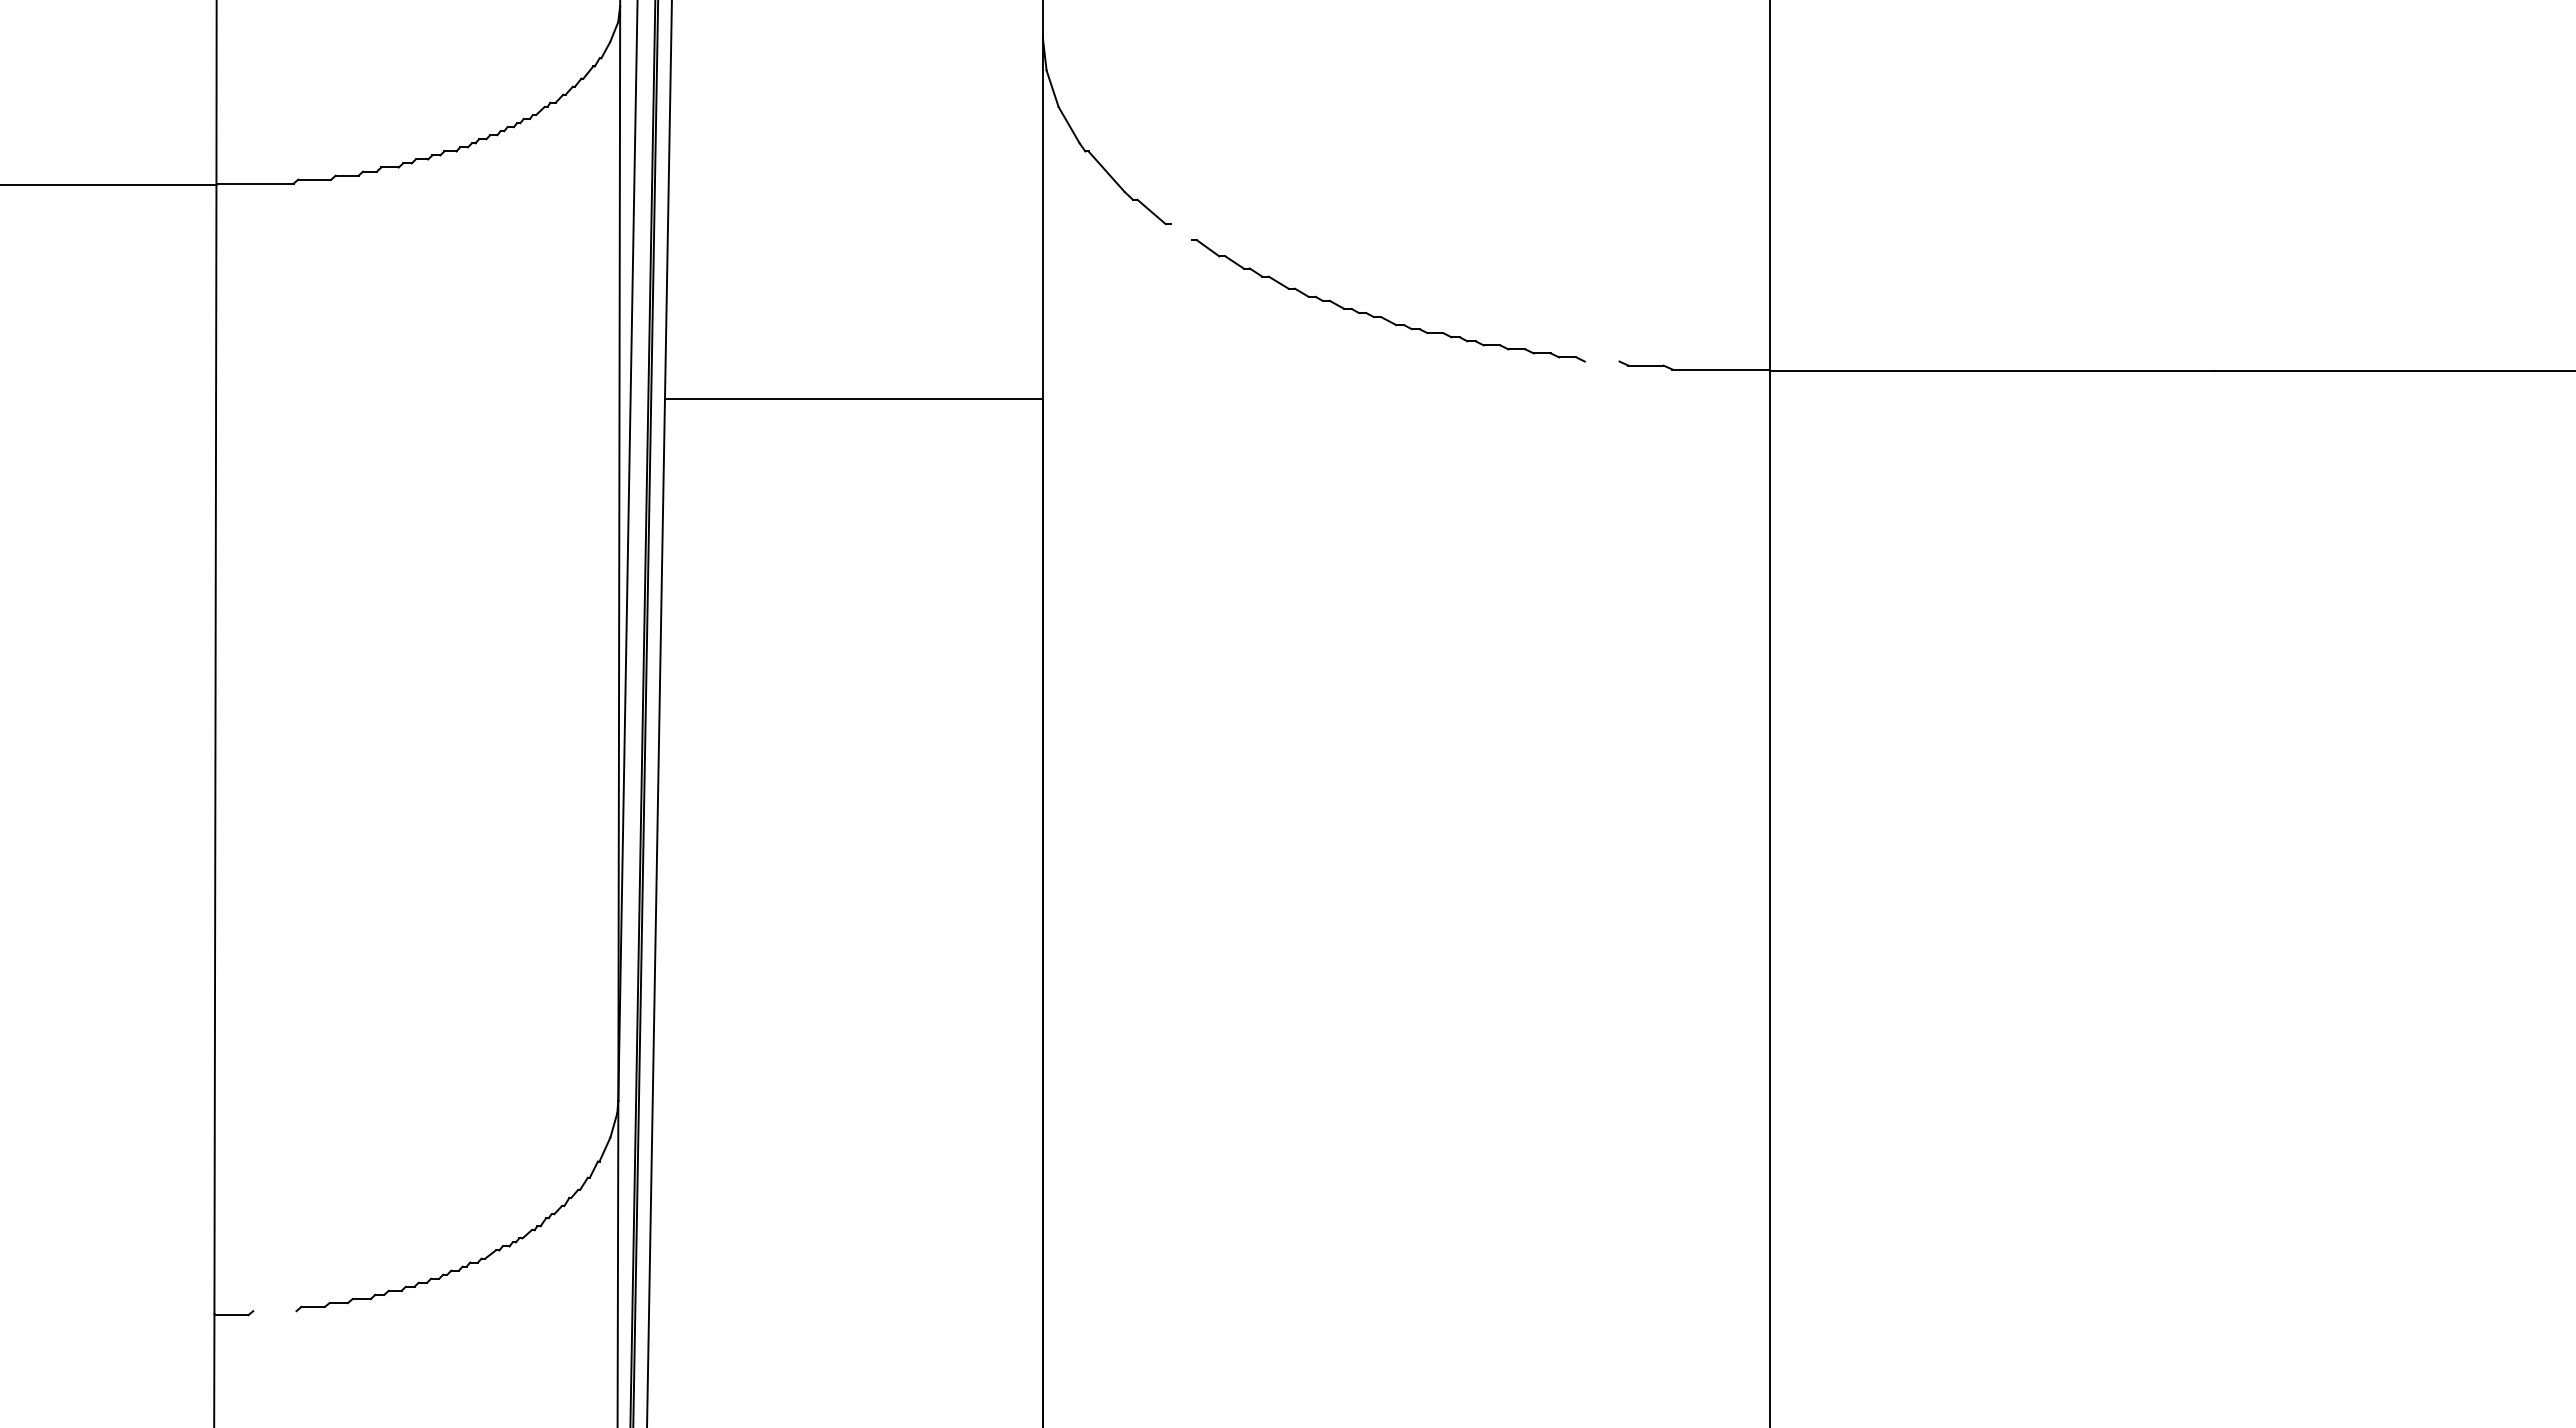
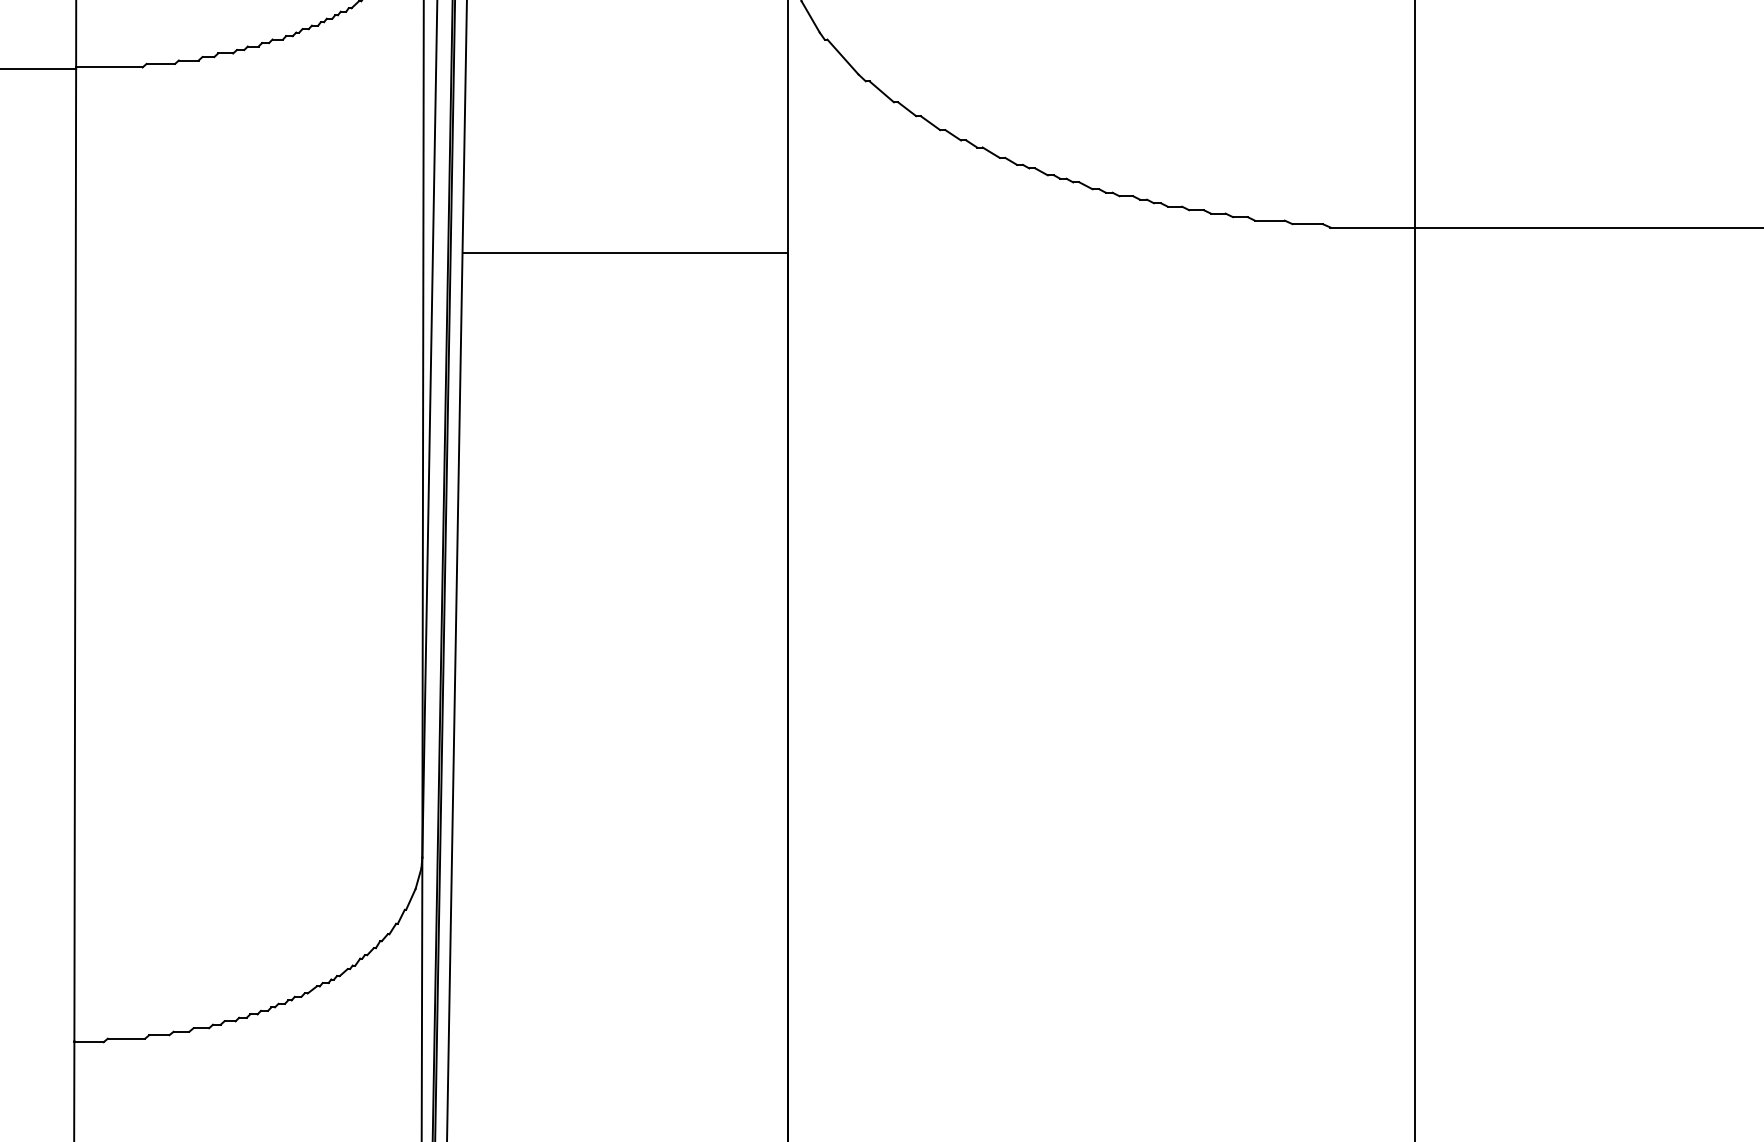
line: (1180, 232) -> (906, 109), added
line: (1601, 361) -> (1269, 220), added
line: (274, 1311) -> (126, 1039), added

